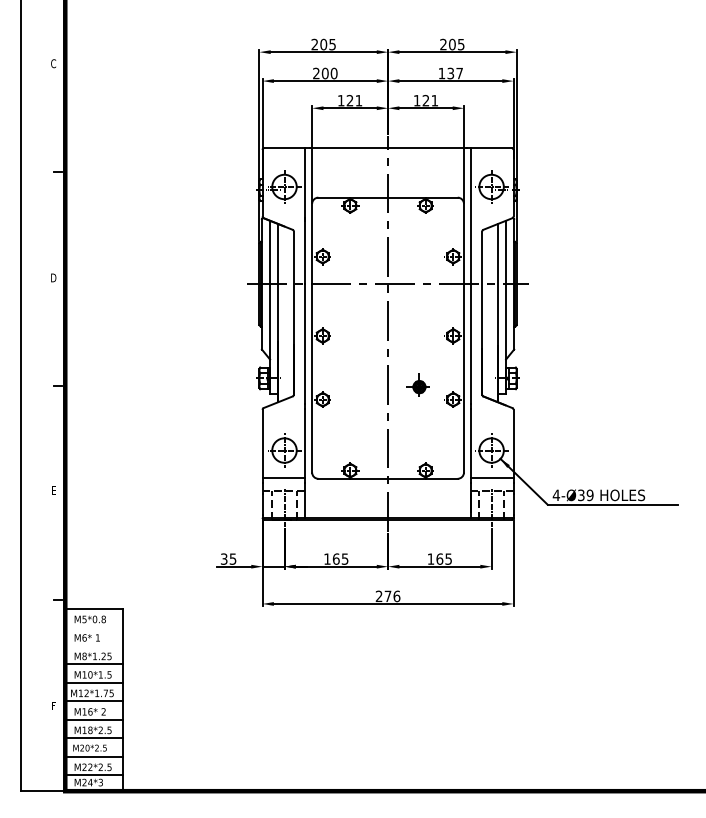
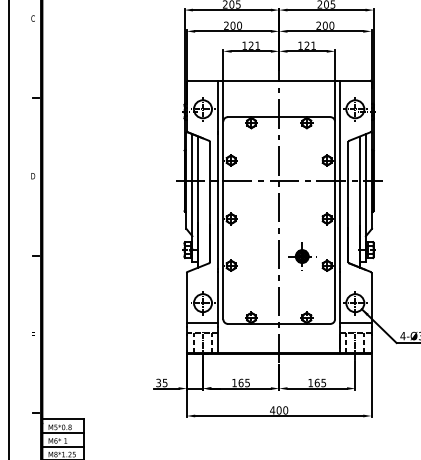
text: (450, 73) -> (325, 25), 137 -> 200
part: (419, 386) -> (302, 256), size x1.43
text: (387, 596) -> (278, 410), 276 -> 400
line: (94, 627) -> (63, 433), added
line: (94, 645) -> (63, 446), added

